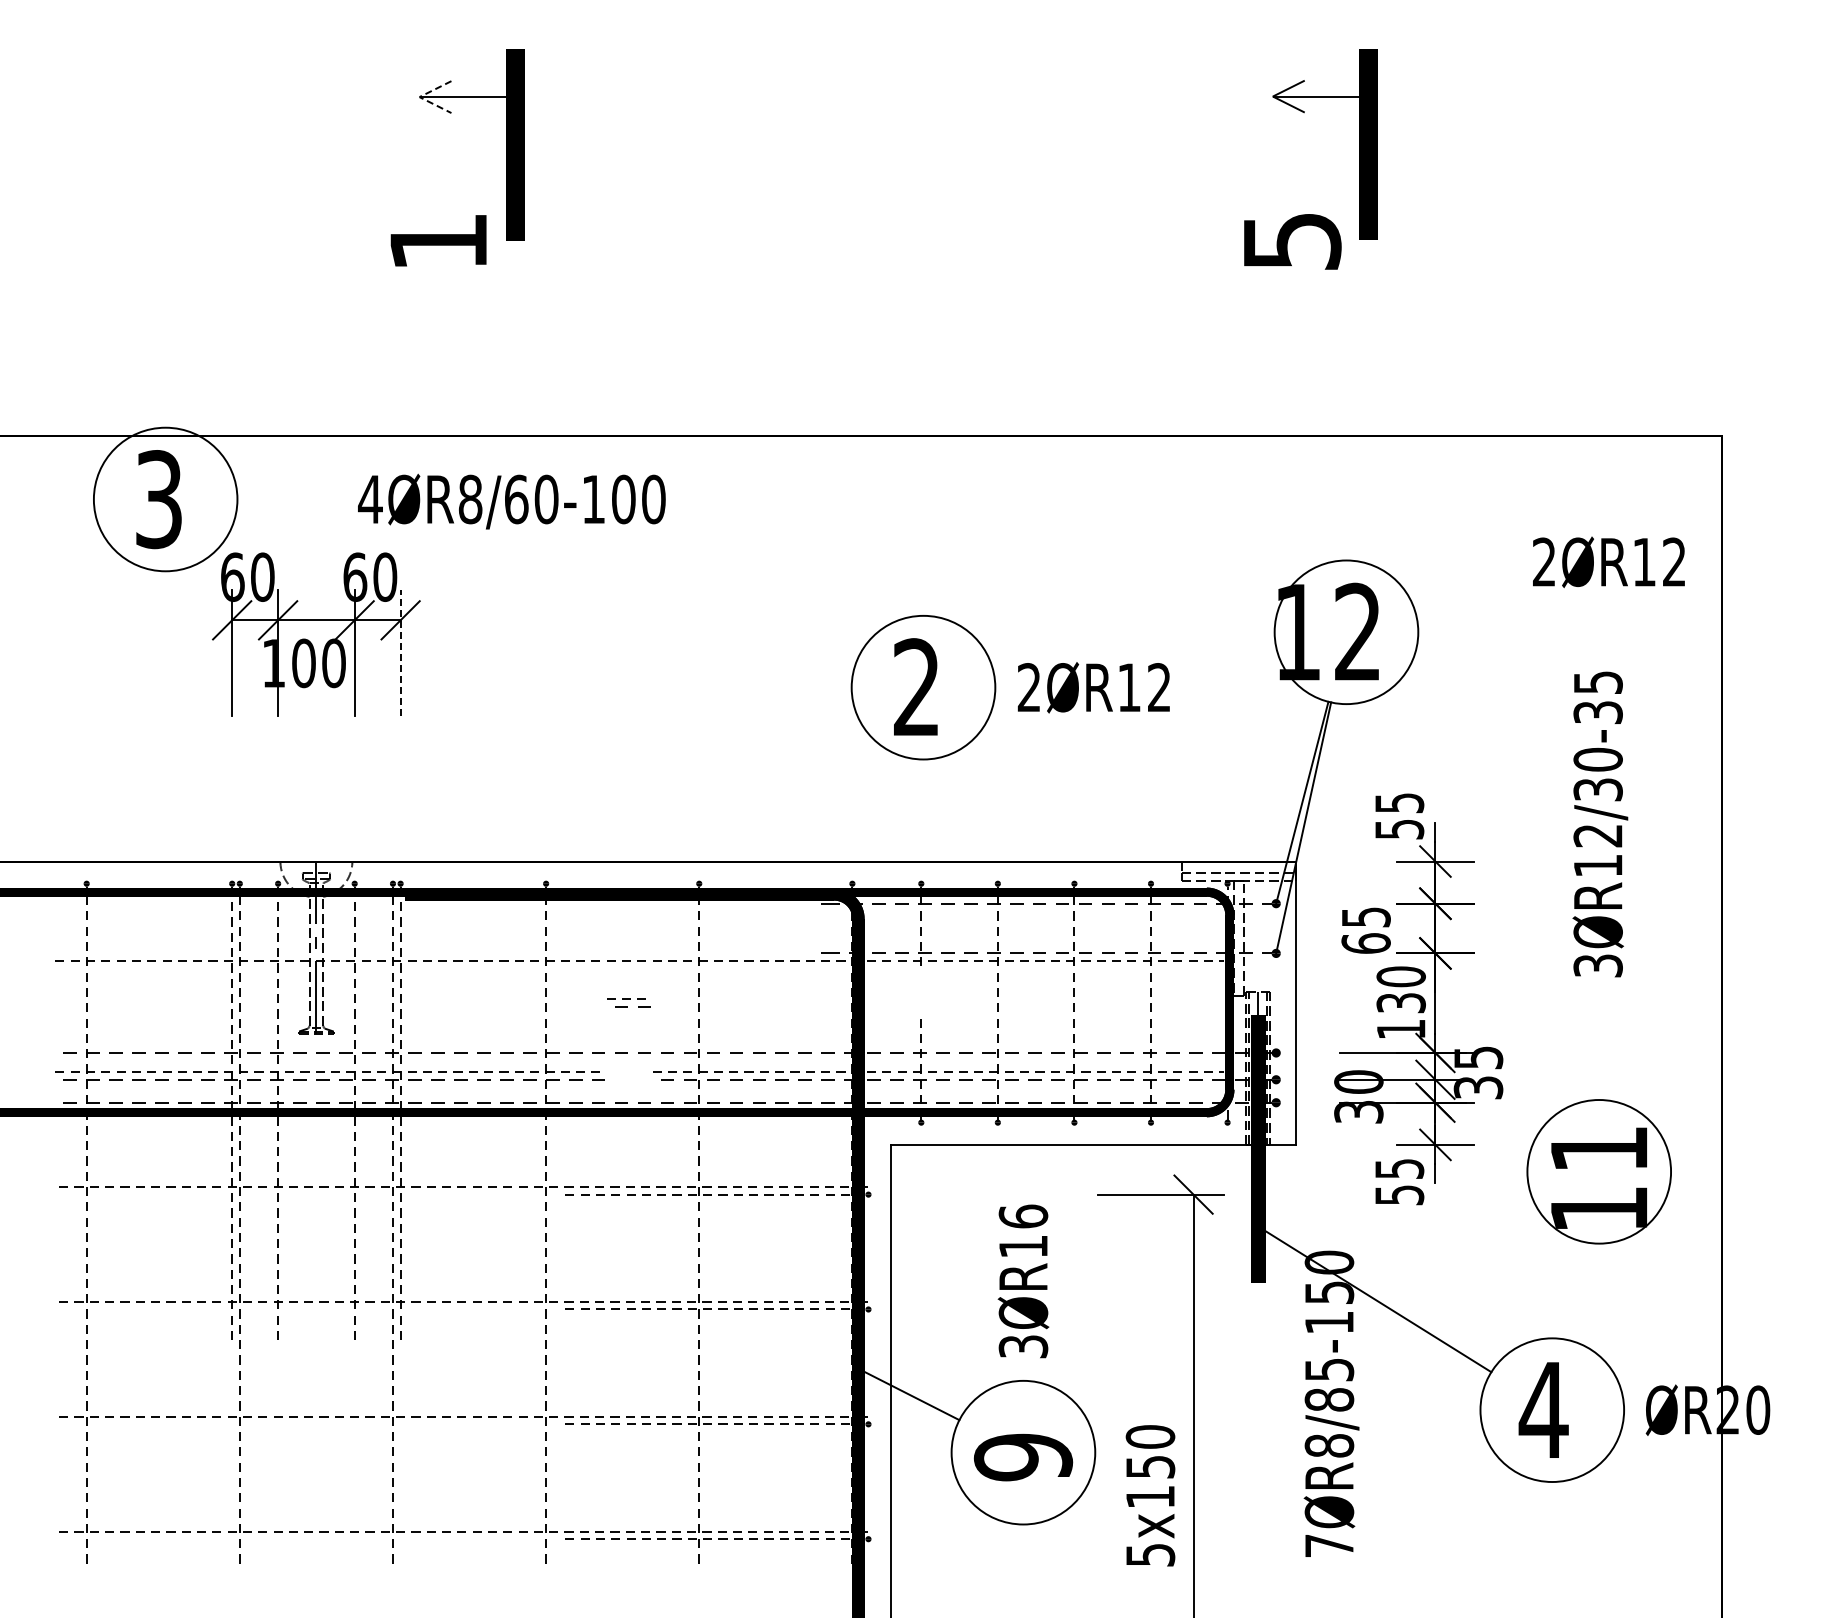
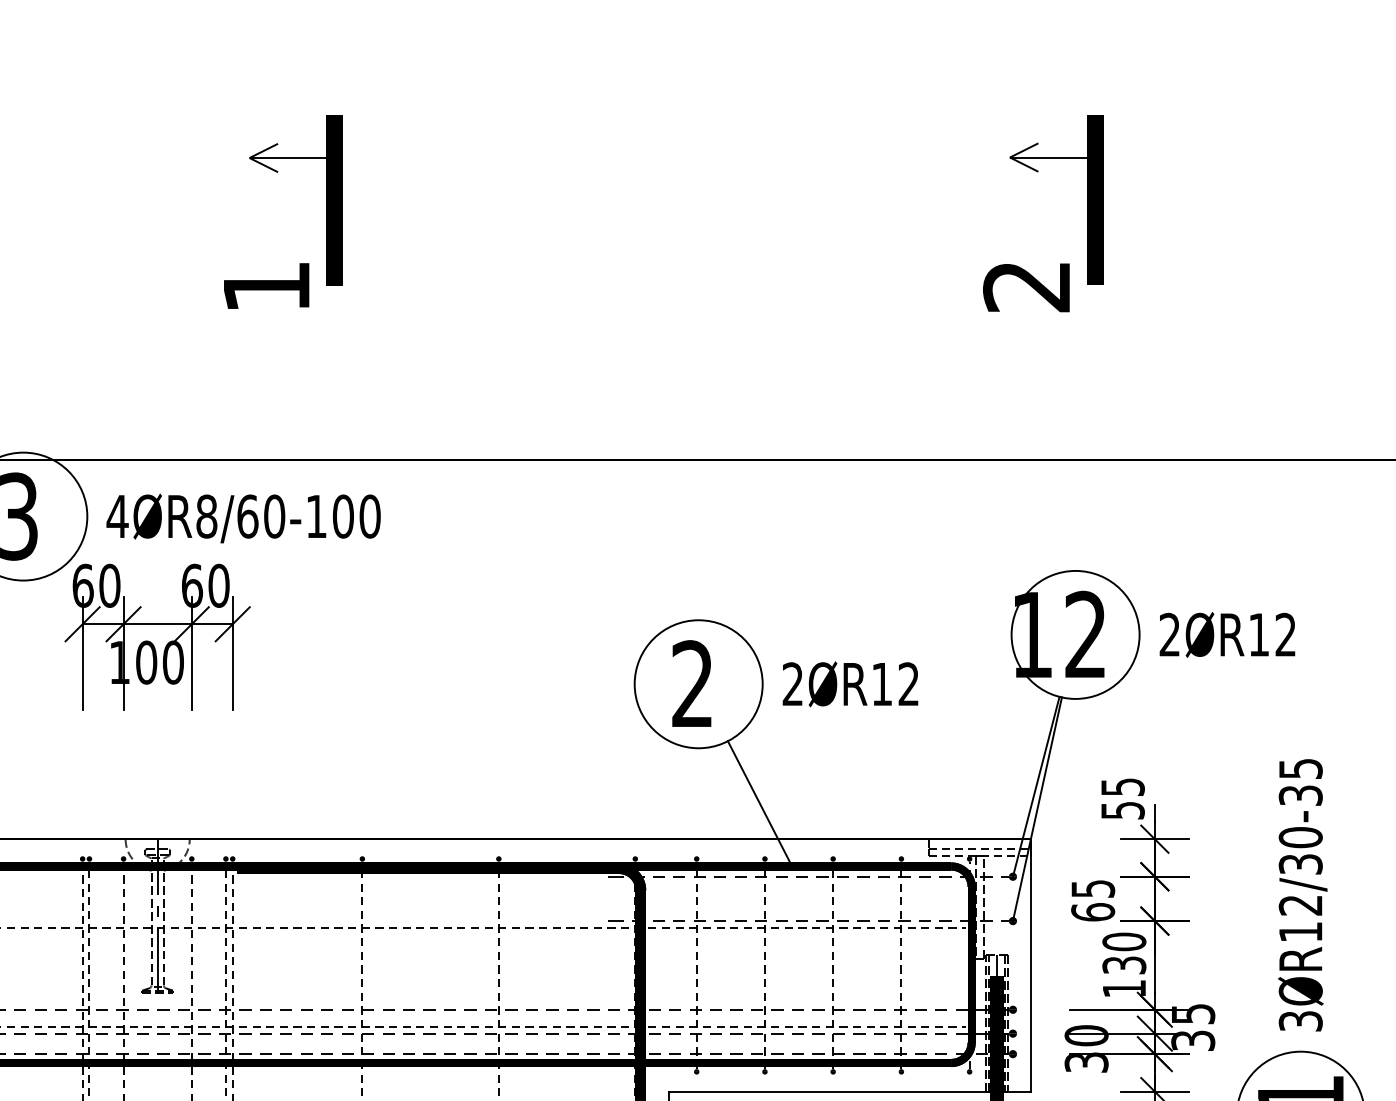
line: (419, 97) -> (249, 158), dashed -> solid
text: (1291, 242) -> (1026, 287), 5 -> 2
text: (511, 501) -> (243, 518), moved
text: (1608, 562) -> (1227, 635), moved
line: (400, 652) -> (232, 652), dashed -> solid
line: (992, 821) -> (760, 803), added
text: (1600, 824) -> (1302, 895), moved
line: (920, 992) -> (696, 955), added
part: (628, 1002) -> (435, 1029), moved

